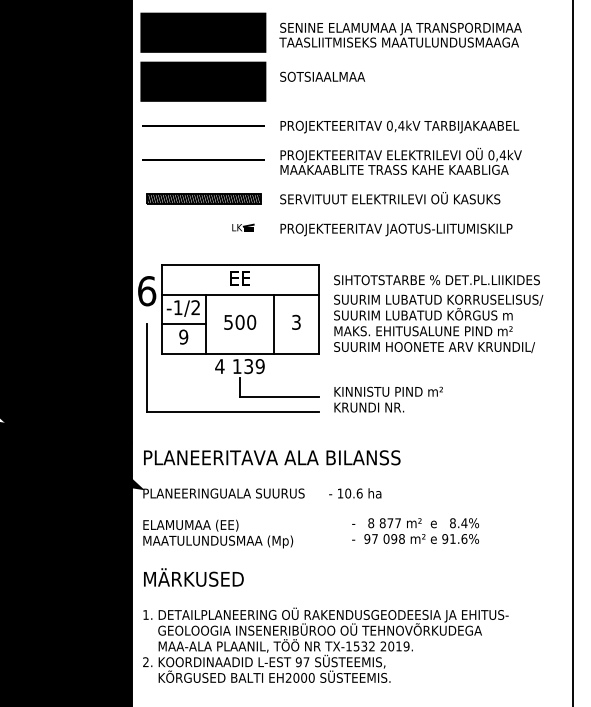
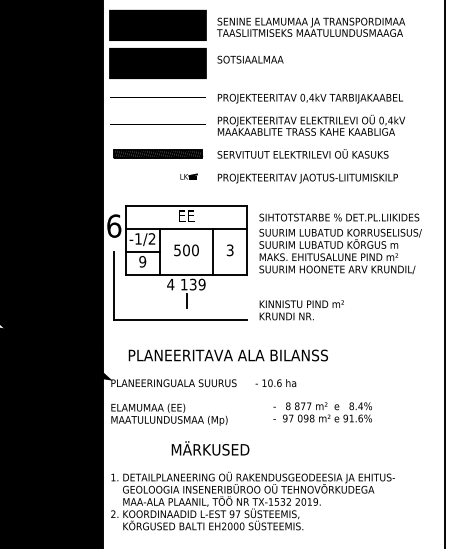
line: (278, 397) -> (216, 308), removed
text: (271, 457) -> (227, 355), moved
text: (193, 577) -> (210, 448), moved

